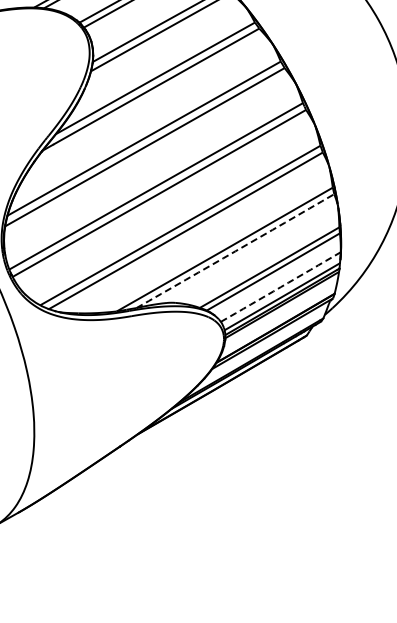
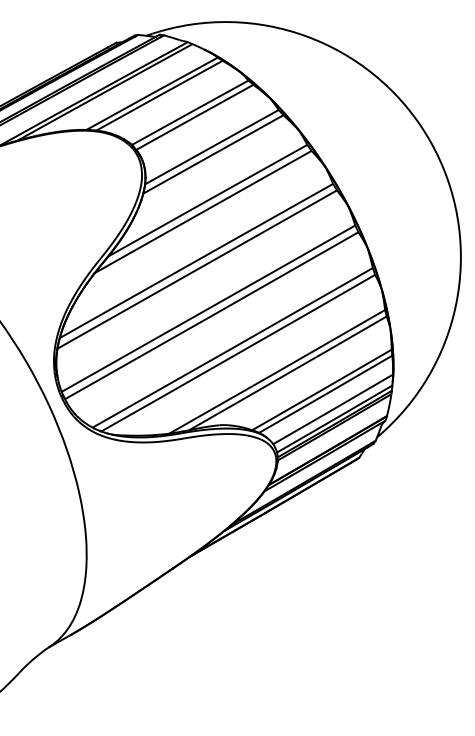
arc: (235, 251) -> (287, 373), dashed -> solid
arc: (281, 287) -> (333, 409), dashed -> solid

